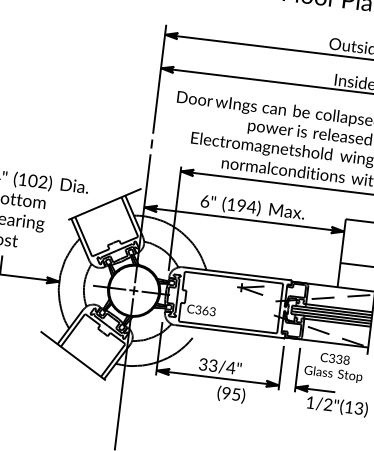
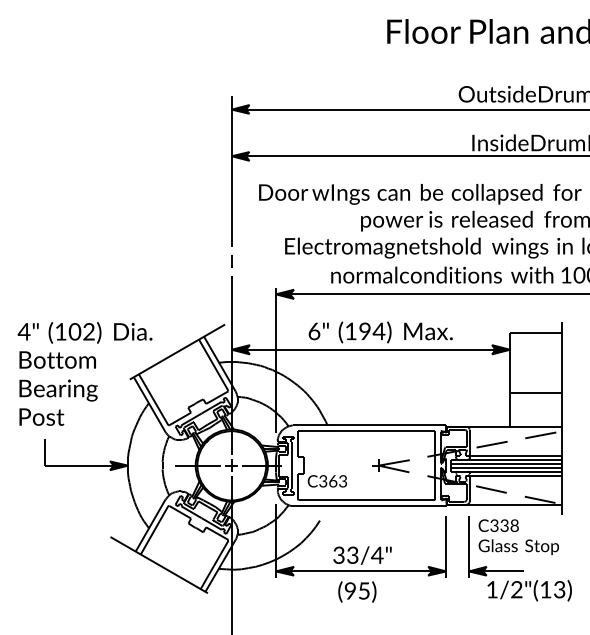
part: (250, 289) -> (390, 466), moved
text: (335, 358) -> (498, 525), moved
text: (231, 394) -> (357, 591), moved

